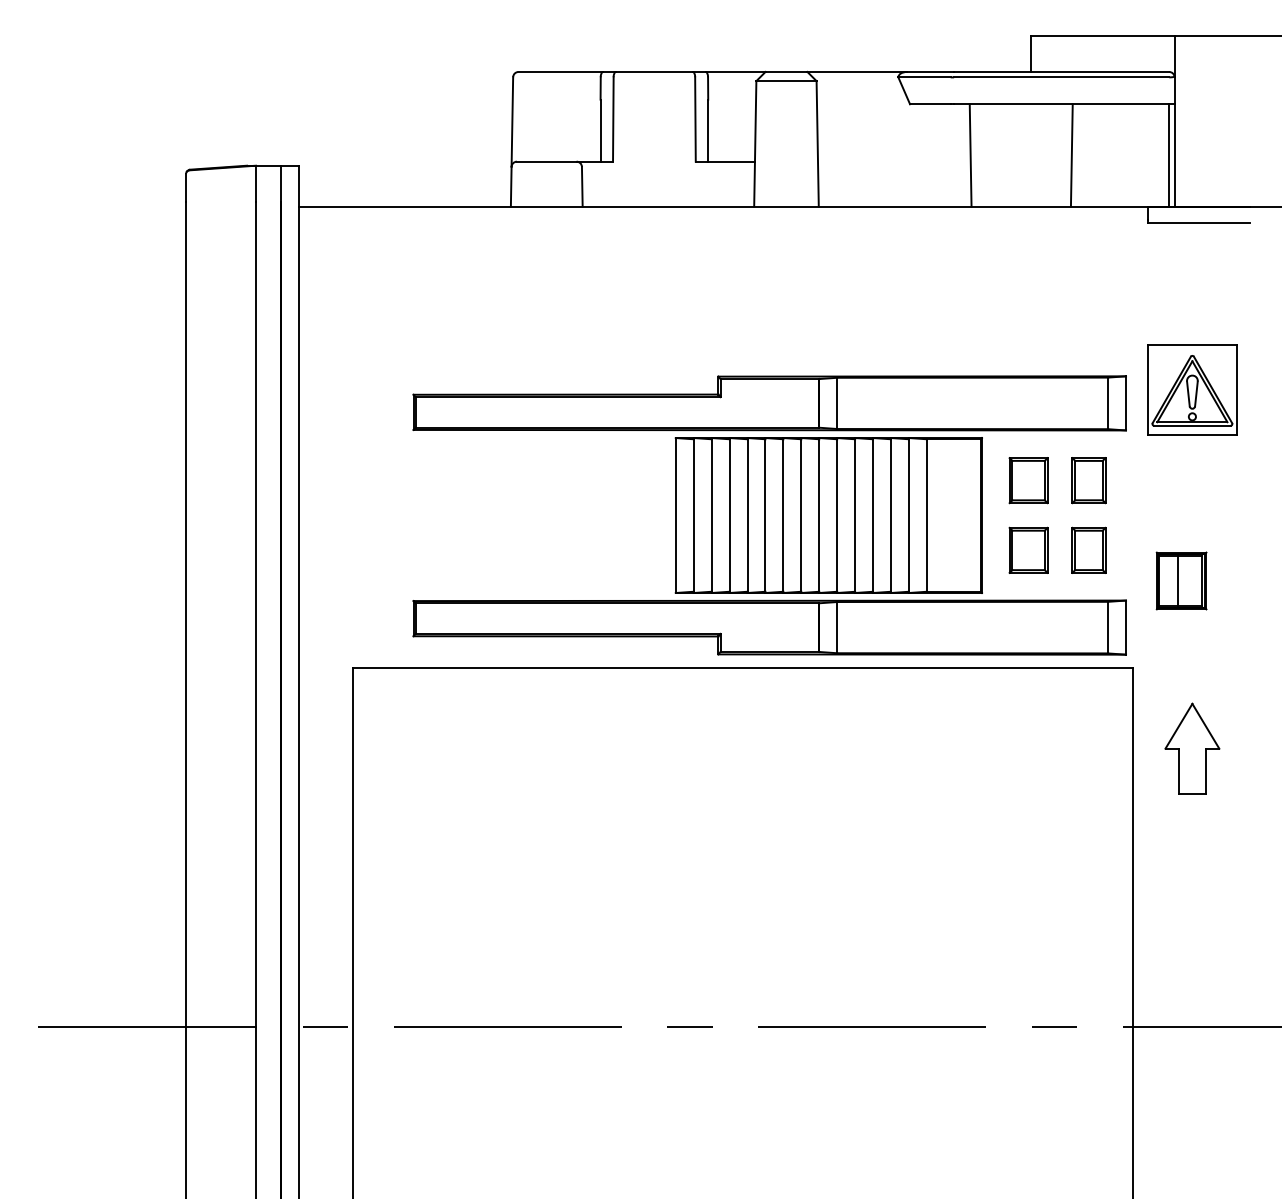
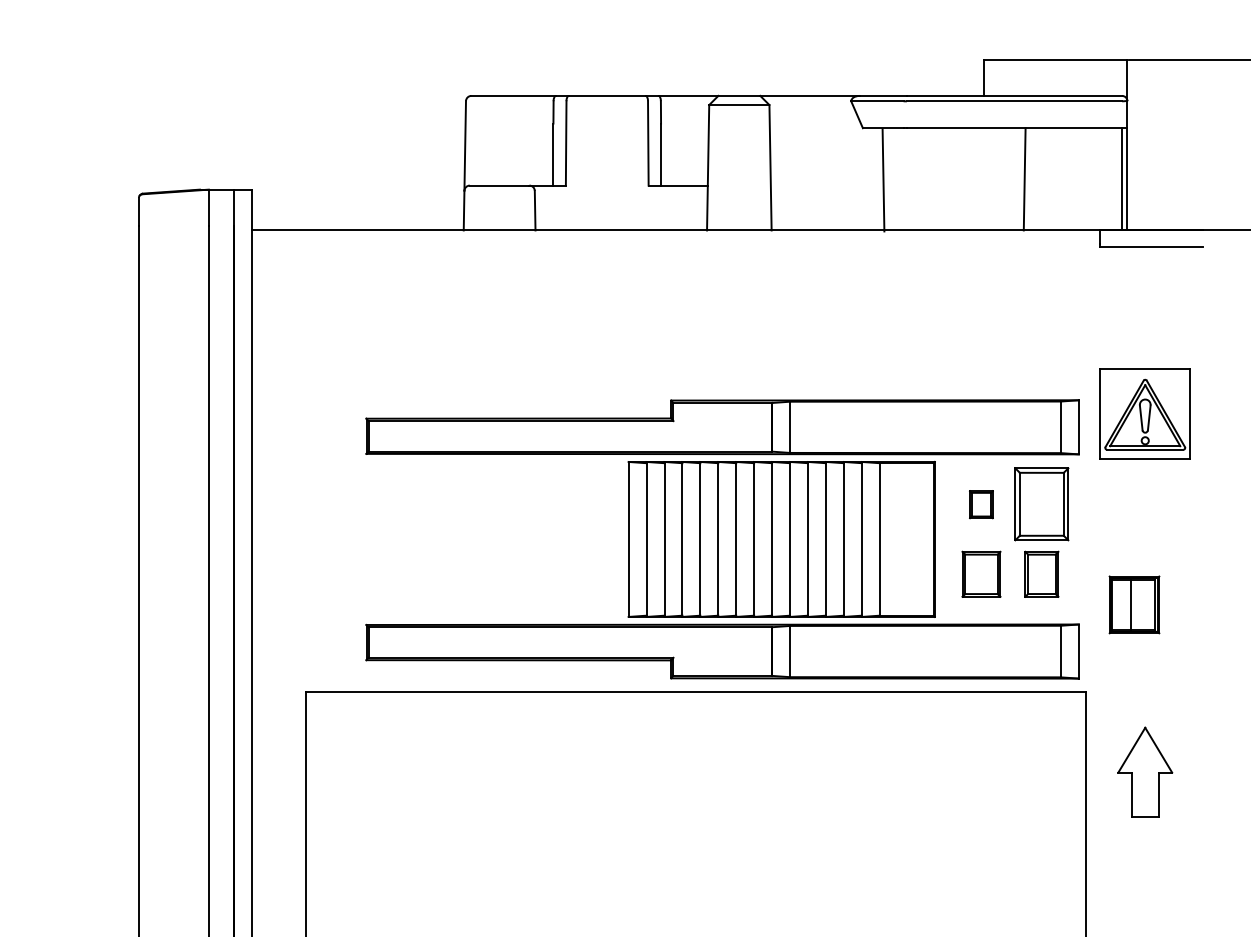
line: (970, 155) -> (883, 180), moved
part: (1028, 480) -> (981, 504), size x0.6
part: (1088, 480) -> (1041, 504), size x1.6

